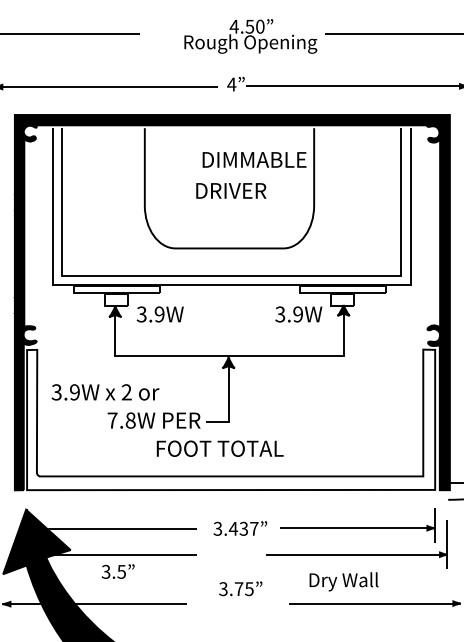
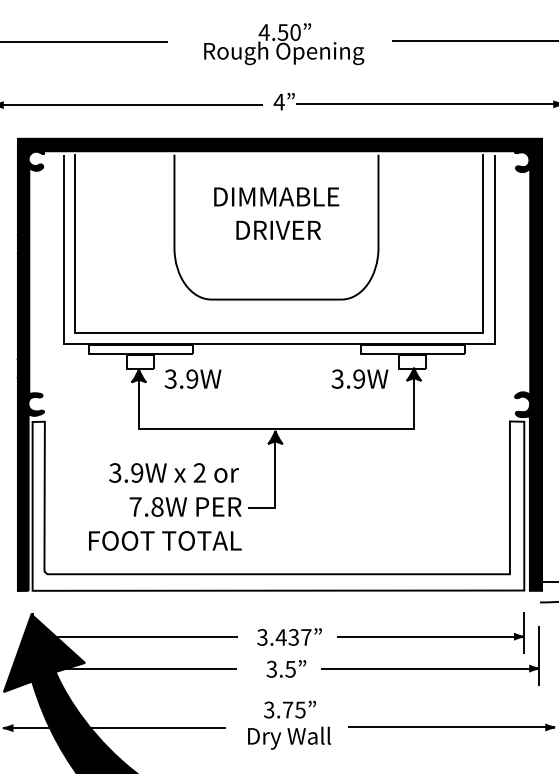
text: (251, 36) -> (284, 44), moved
text: (254, 159) -> (276, 196), moved
text: (105, 391) -> (173, 472), moved
text: (220, 448) -> (165, 540), moved
text: (118, 571) -> (286, 668), moved
text: (344, 581) -> (289, 737), moved

